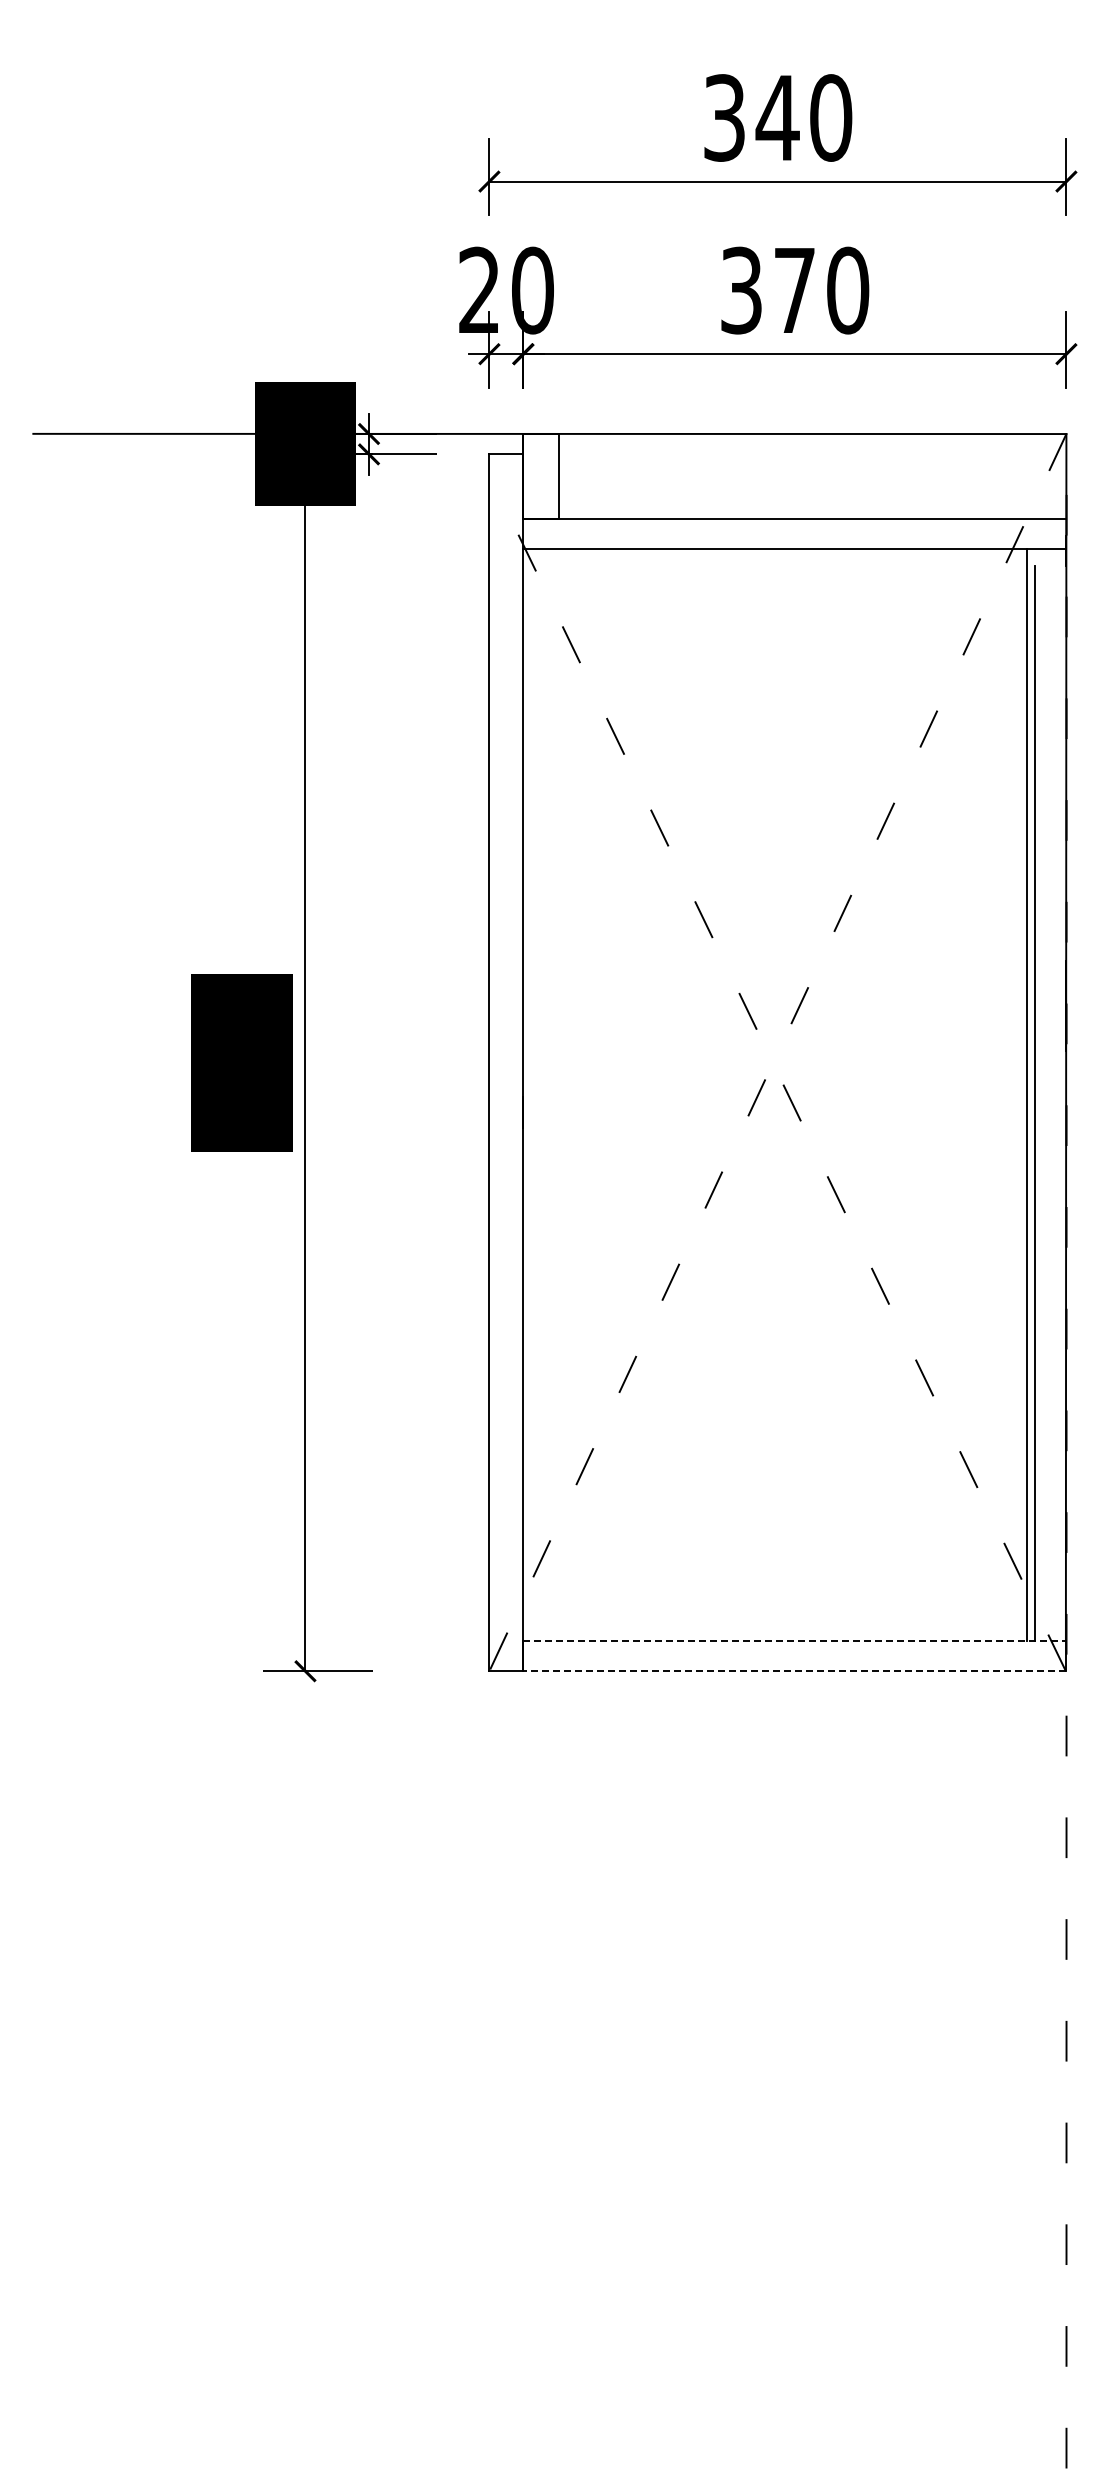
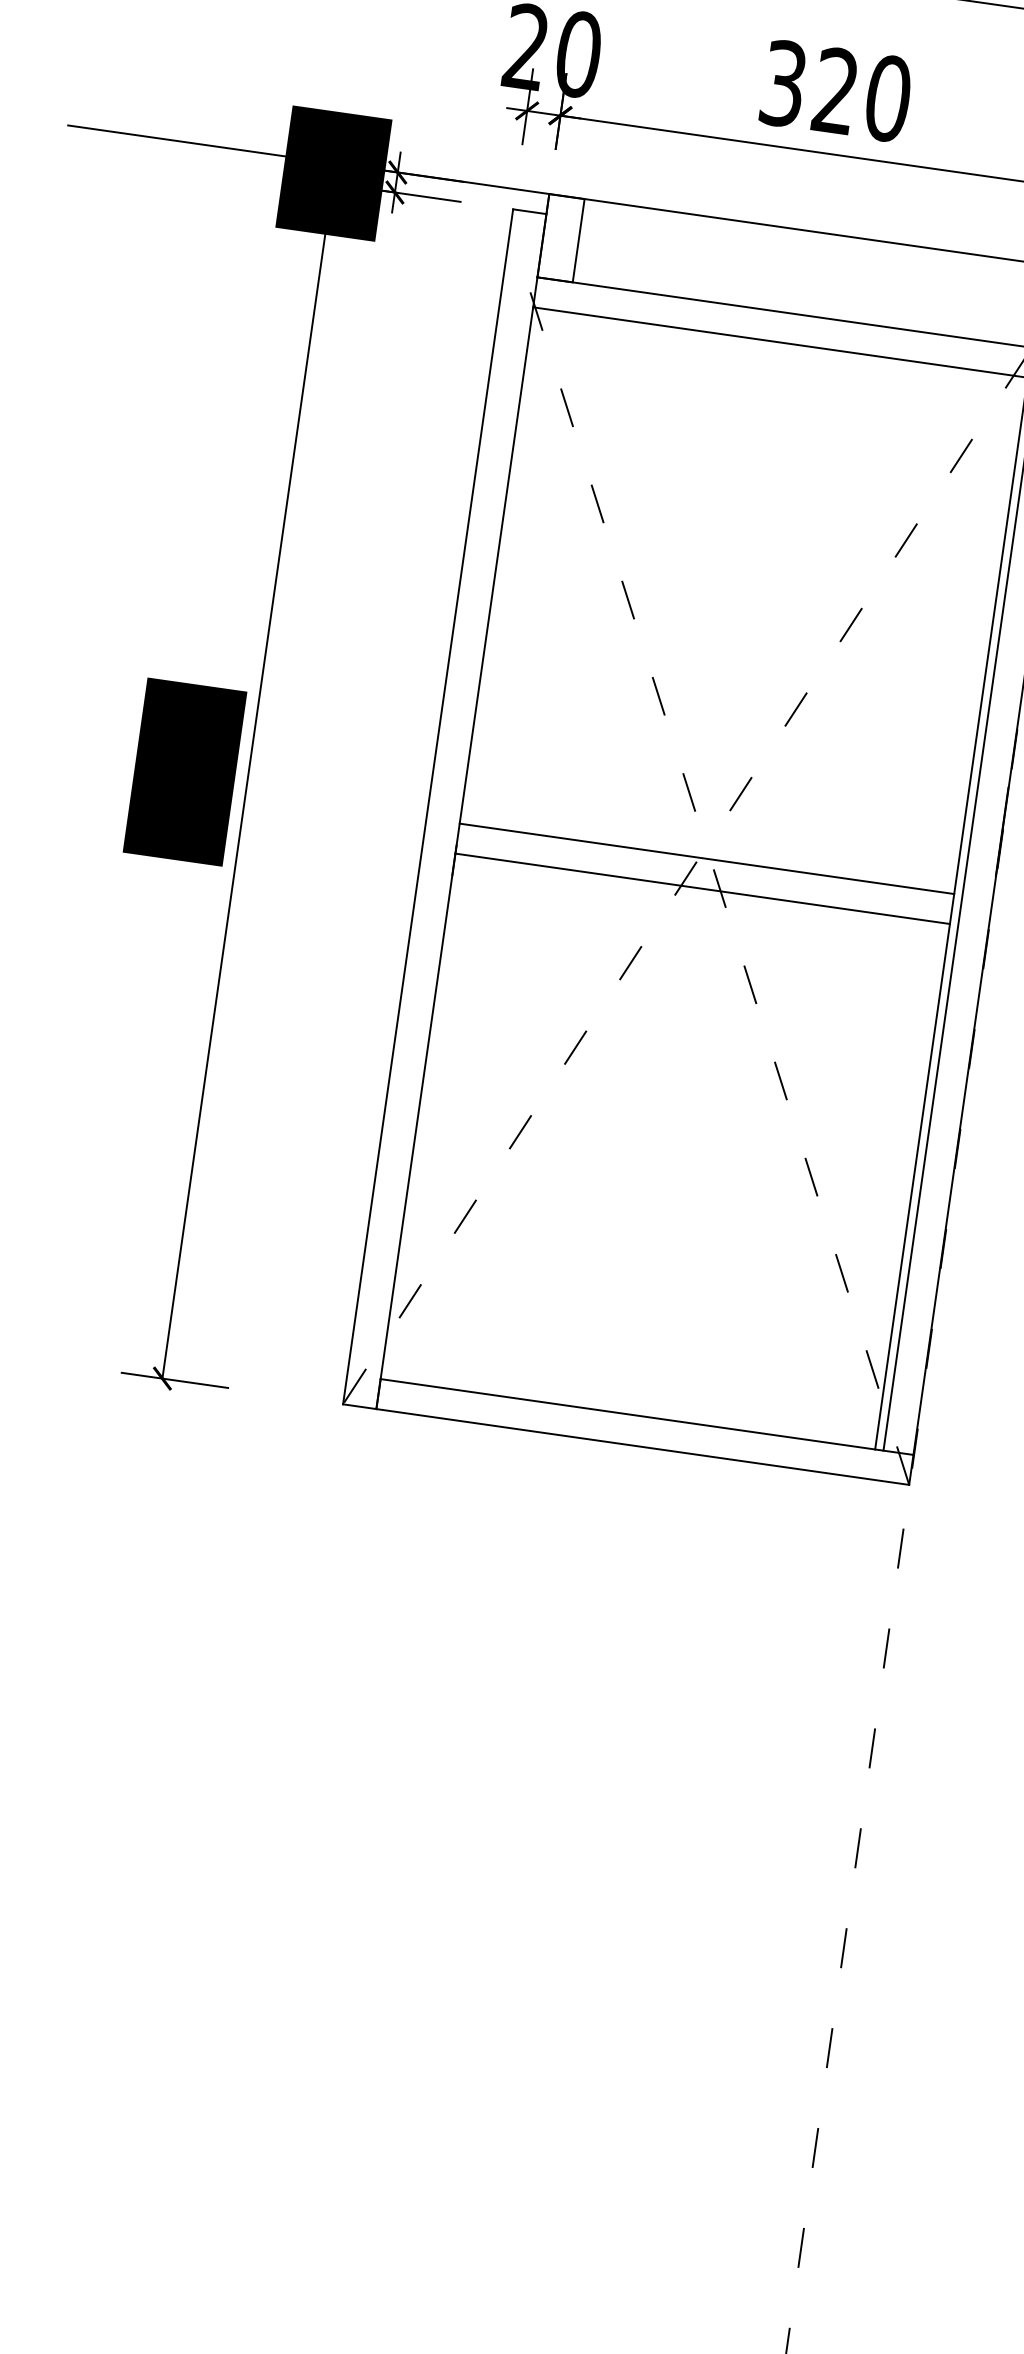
text: (794, 289) -> (835, 90), 370 -> 320
line: (774, 1075) -> (706, 859), added
line: (774, 1105) -> (702, 888), added
line: (795, 1640) -> (647, 1416), dashed -> solid
line: (794, 1671) -> (642, 1447), dashed -> solid

